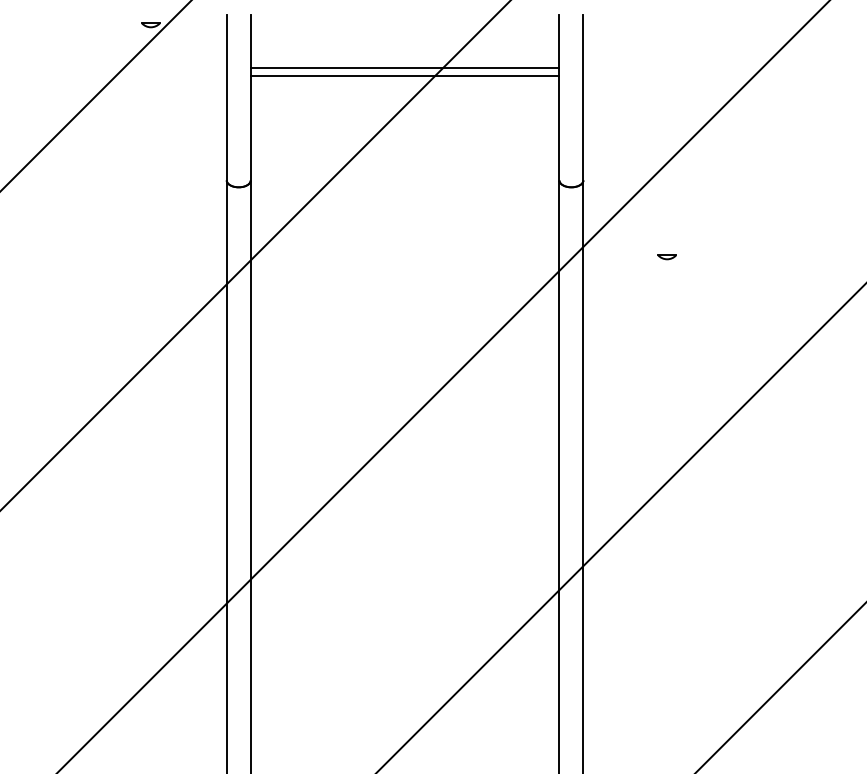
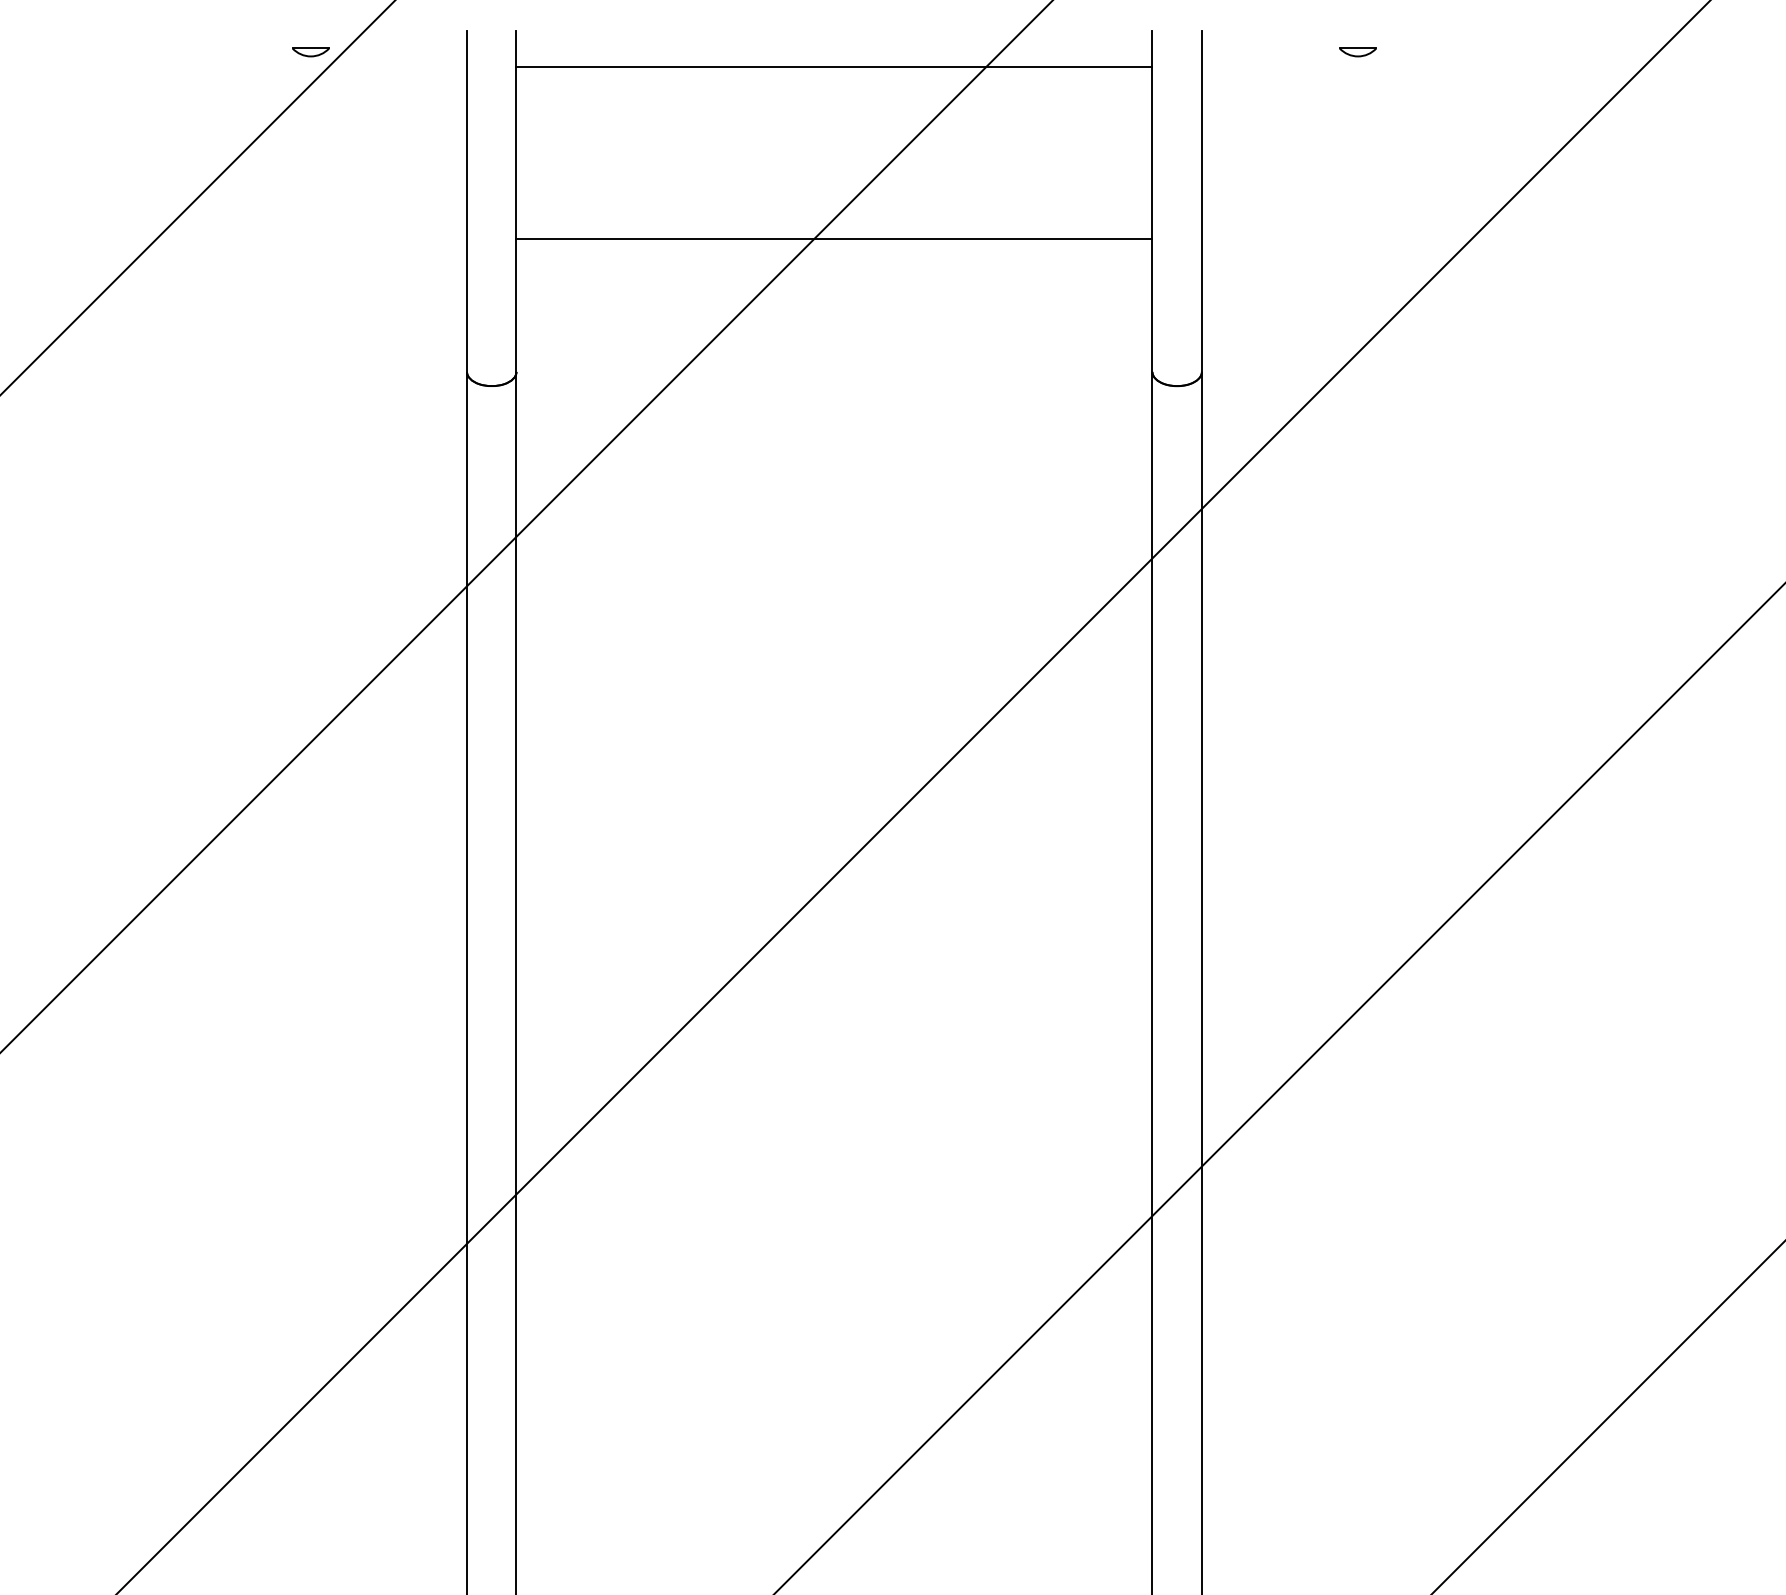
line: (404, 68) -> (833, 240), moved
line: (404, 75) -> (833, 67), moved
part: (666, 257) -> (1356, 52), moved

